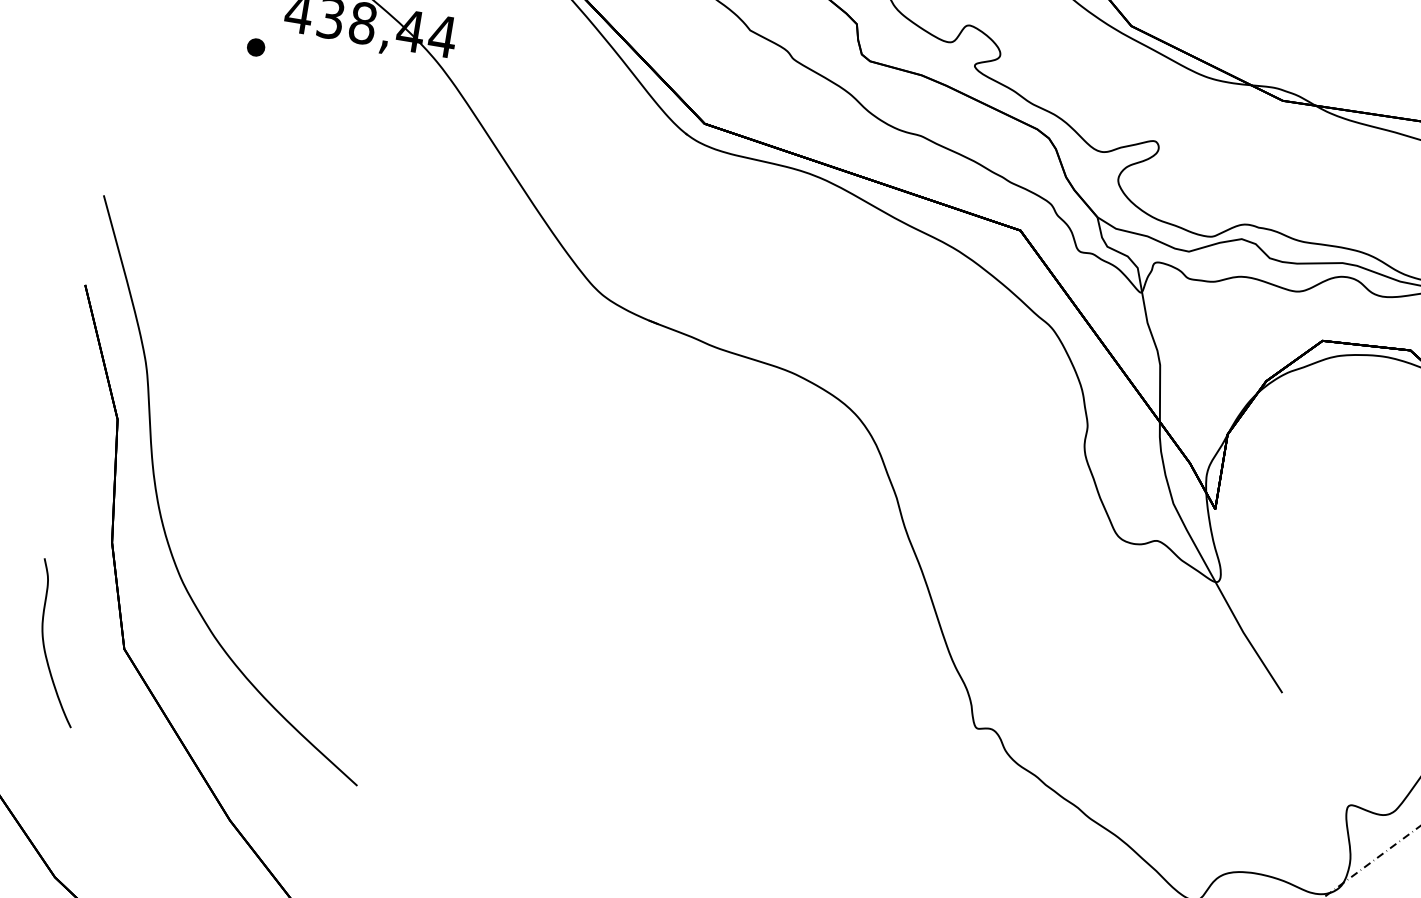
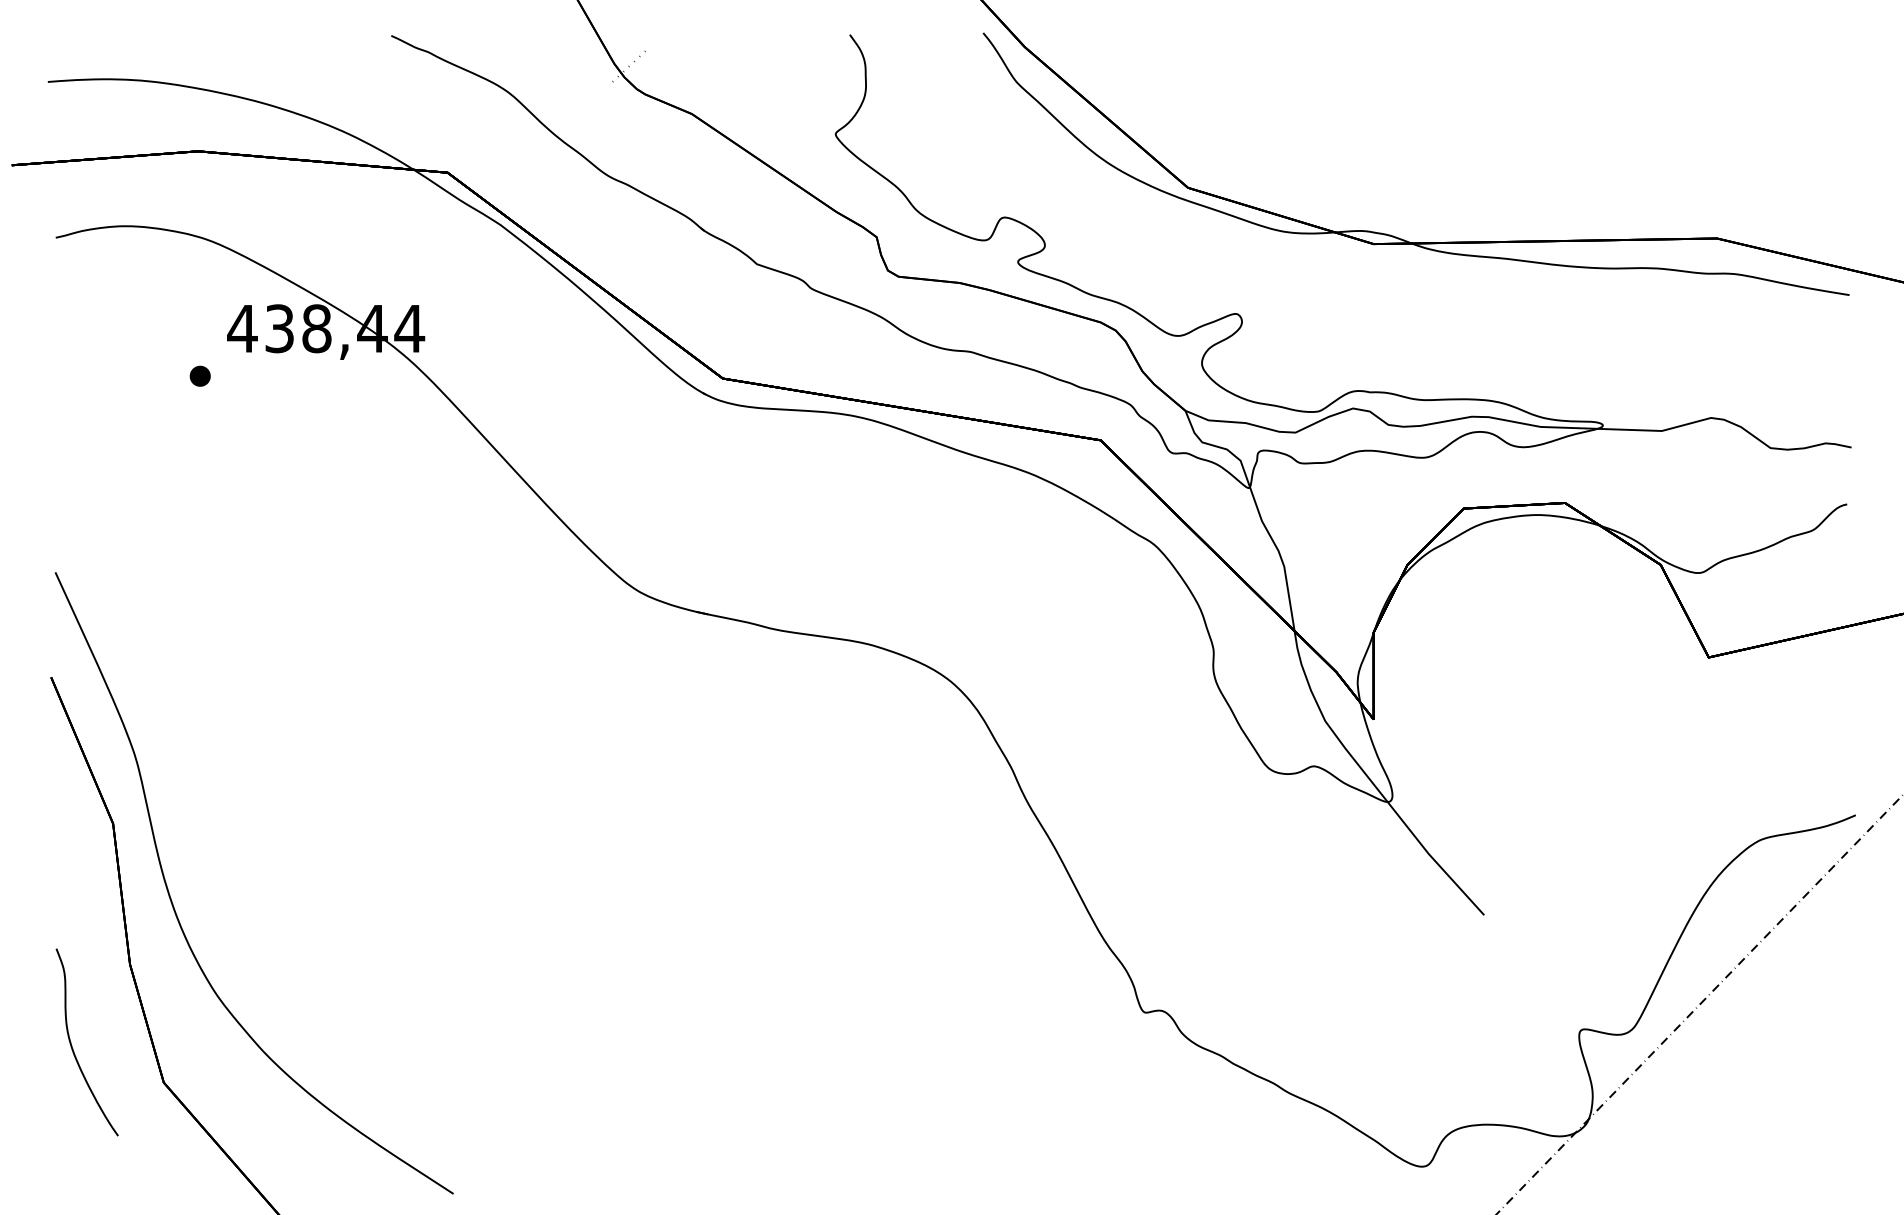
curve: (44, 643) -> (72, 1045), moved

